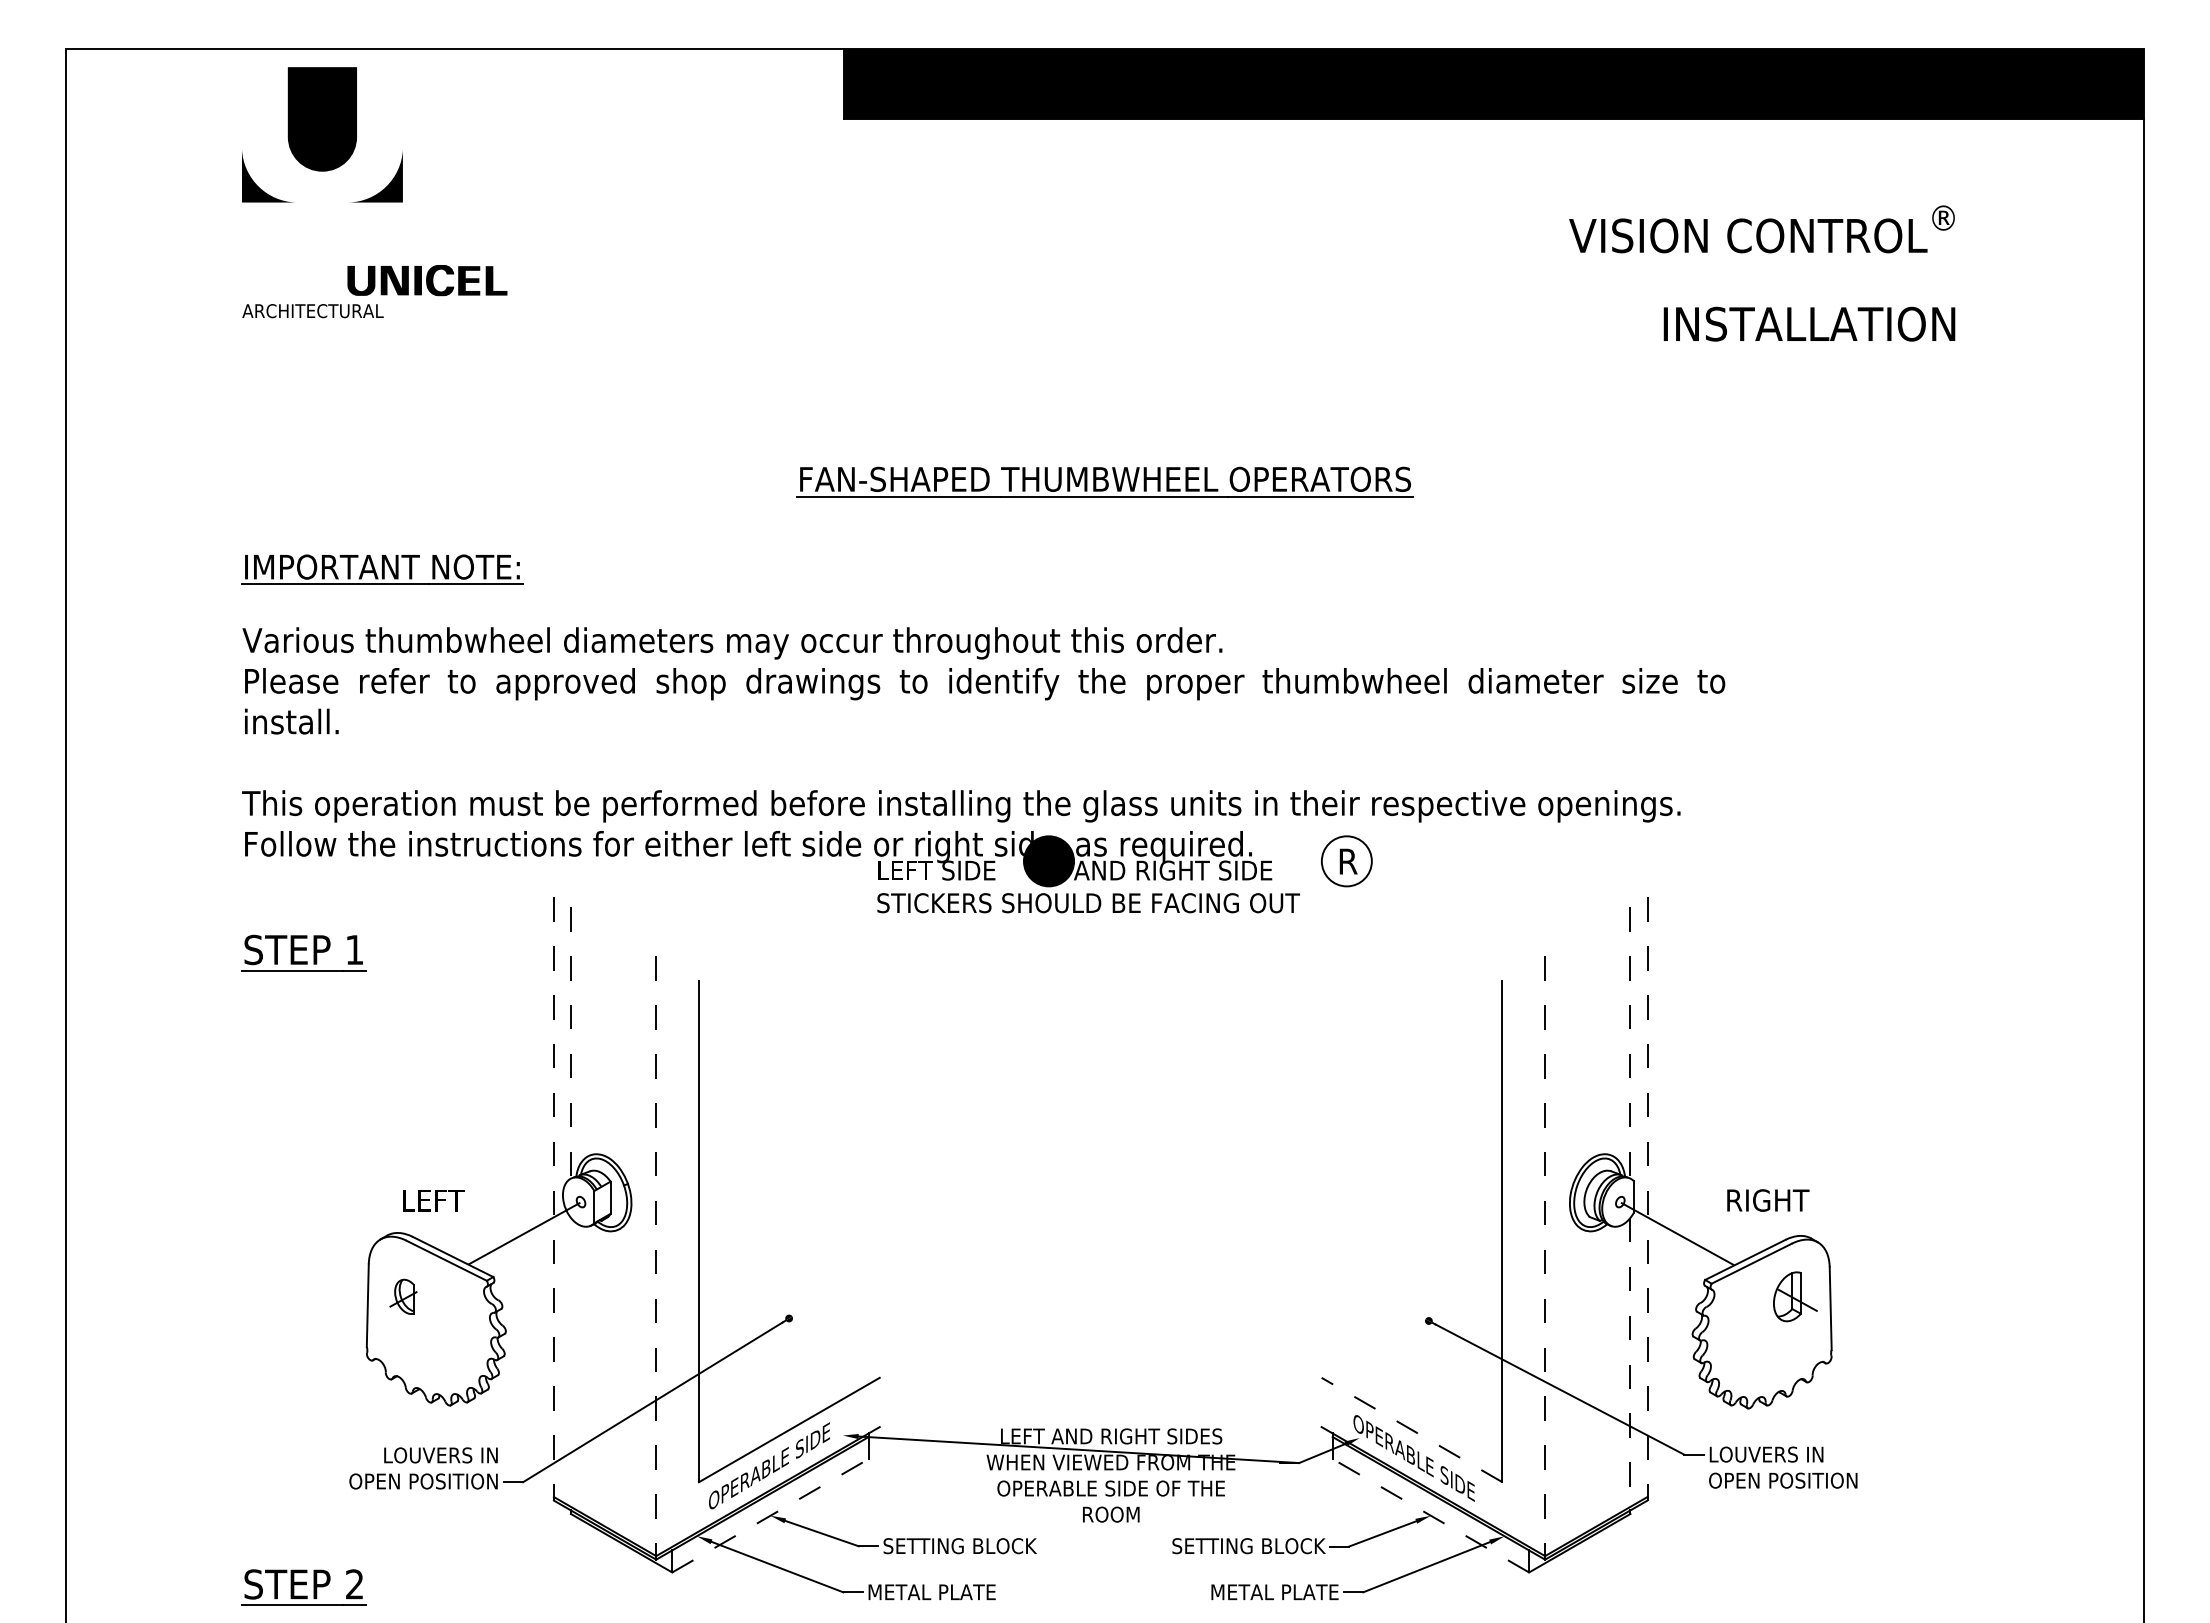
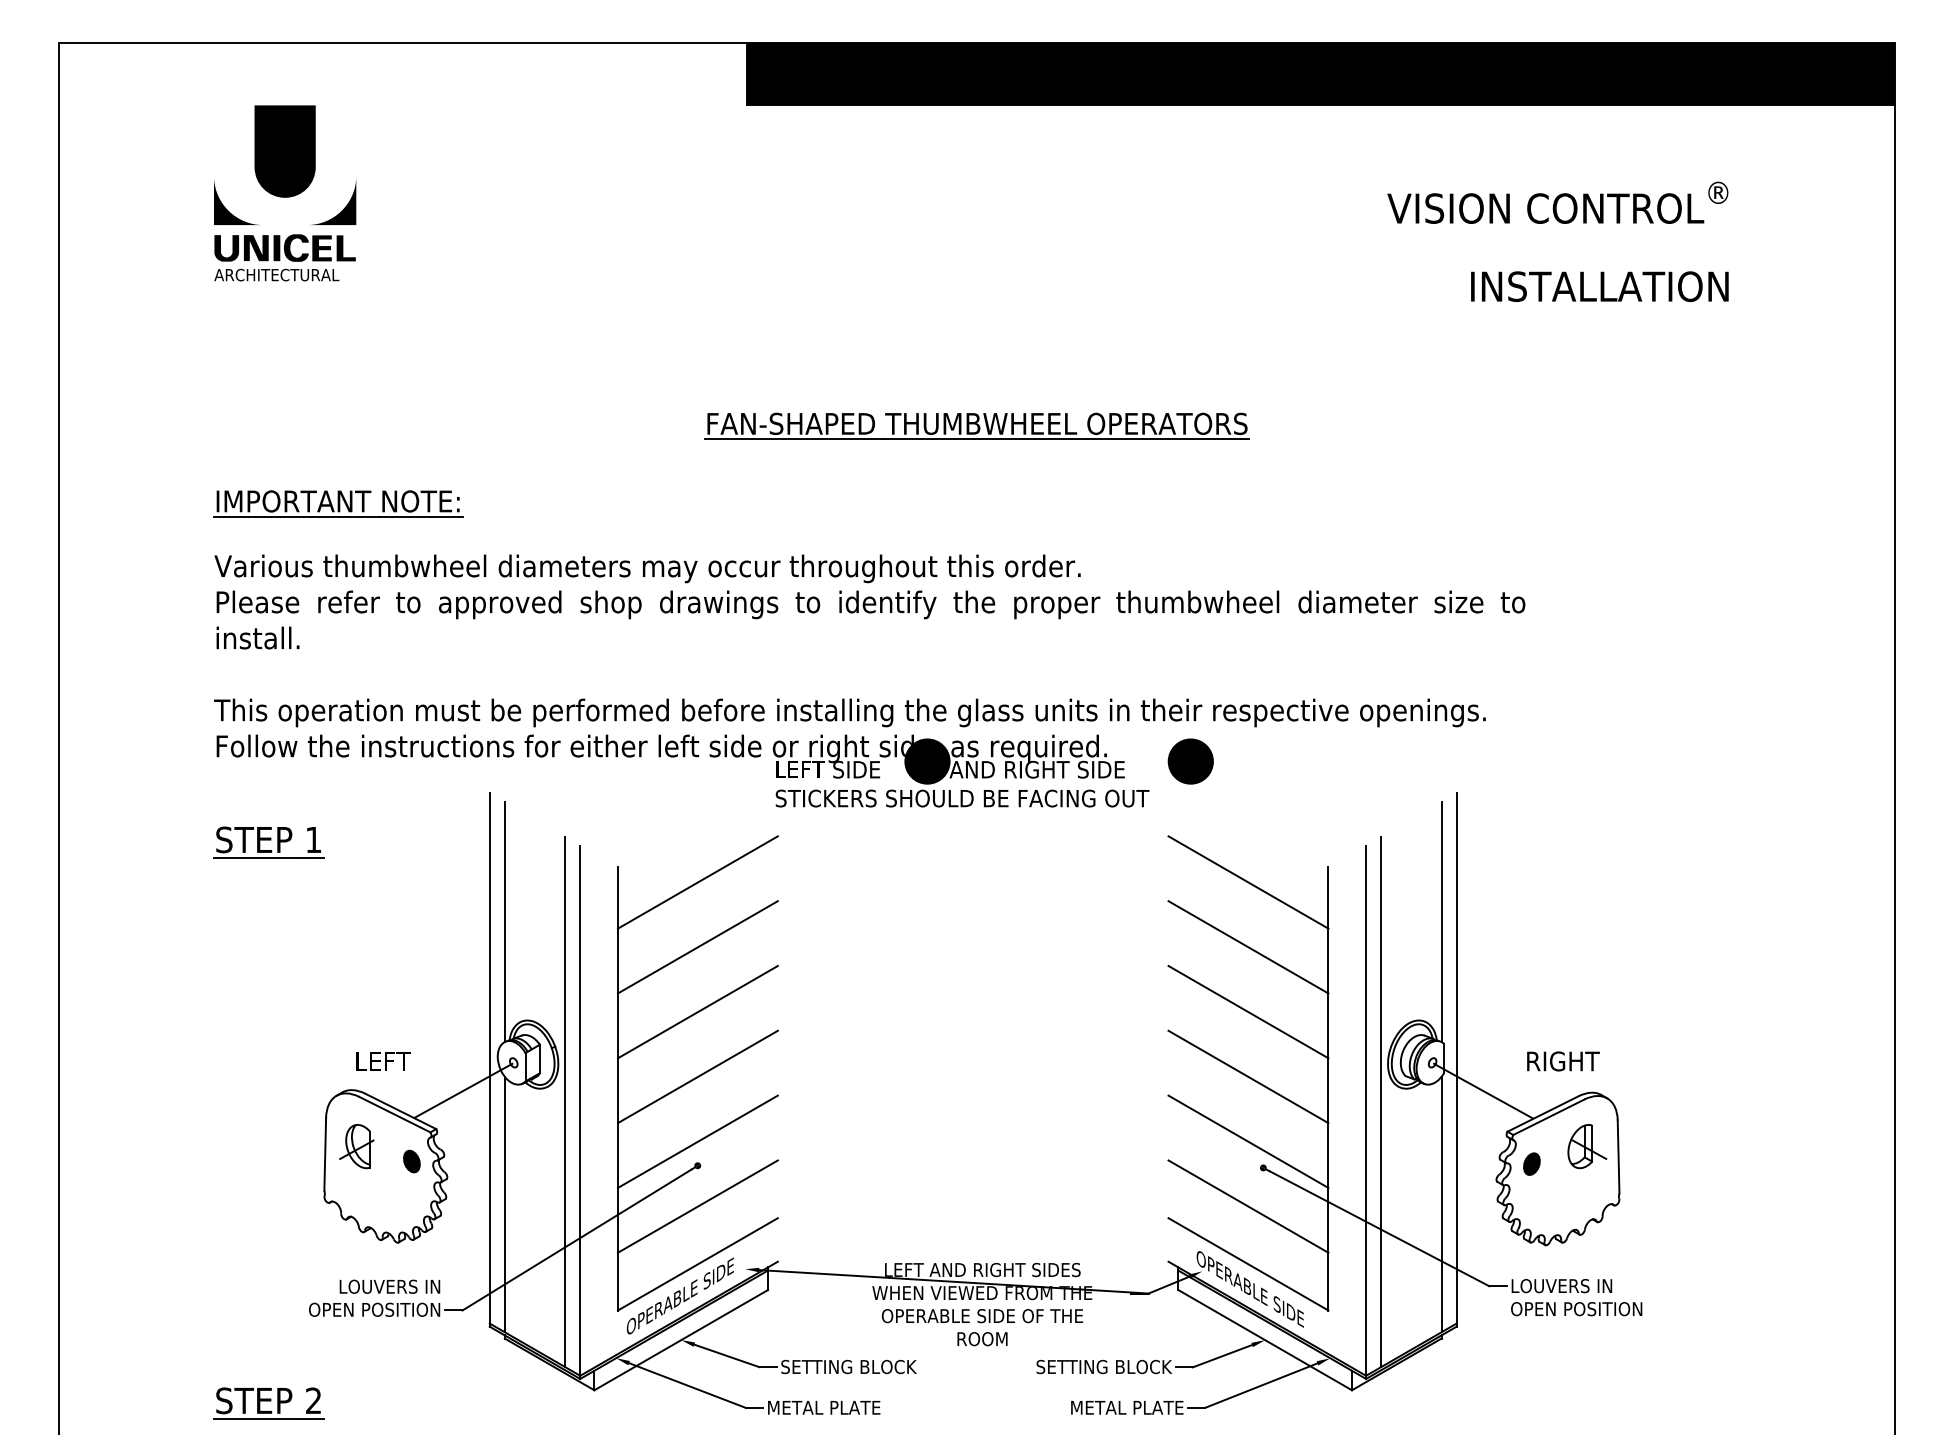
part: (322, 134) -> (285, 164), moved
part: (427, 280) -> (285, 248), moved
fill: (1346, 861) -> (1190, 761), added
line: (788, 997) -> (697, 881), added
line: (1411, 997) -> (1247, 881), added
line: (570, 1042) -> (504, 921), dashed -> solid
line: (1630, 1042) -> (1441, 921), dashed -> solid
line: (788, 1071) -> (697, 947), added
line: (1411, 1071) -> (1247, 947), added
line: (788, 1144) -> (697, 1011), added
line: (1411, 1144) -> (1247, 1011), added
line: (553, 1198) -> (489, 1059), dashed -> solid
line: (1647, 1198) -> (1456, 1059), dashed -> solid
line: (788, 1217) -> (697, 1076), added
line: (1411, 1217) -> (1247, 1076), added
line: (639, 1246) -> (565, 1102), added
line: (1562, 1246) -> (1381, 1102), added
line: (656, 1256) -> (580, 1110), dashed -> solid
line: (1545, 1256) -> (1366, 1110), dashed -> solid
line: (788, 1291) -> (697, 1141), added
line: (1411, 1291) -> (1247, 1141), added
part: (403, 1296) -> (356, 1146), size x1.43
part: (465, 1313) -> (411, 1161), added
part: (1732, 1316) -> (1531, 1163), added
line: (570, 1361) -> (504, 1203), added
line: (1630, 1362) -> (1441, 1204), dashed -> solid
line: (788, 1364) -> (697, 1206), added
line: (1411, 1364) -> (1247, 1206), added
line: (1411, 1429) -> (1247, 1263), dashed -> solid
line: (770, 1515) -> (681, 1339), dashed -> solid
line: (1430, 1515) -> (1264, 1339), dashed -> solid

